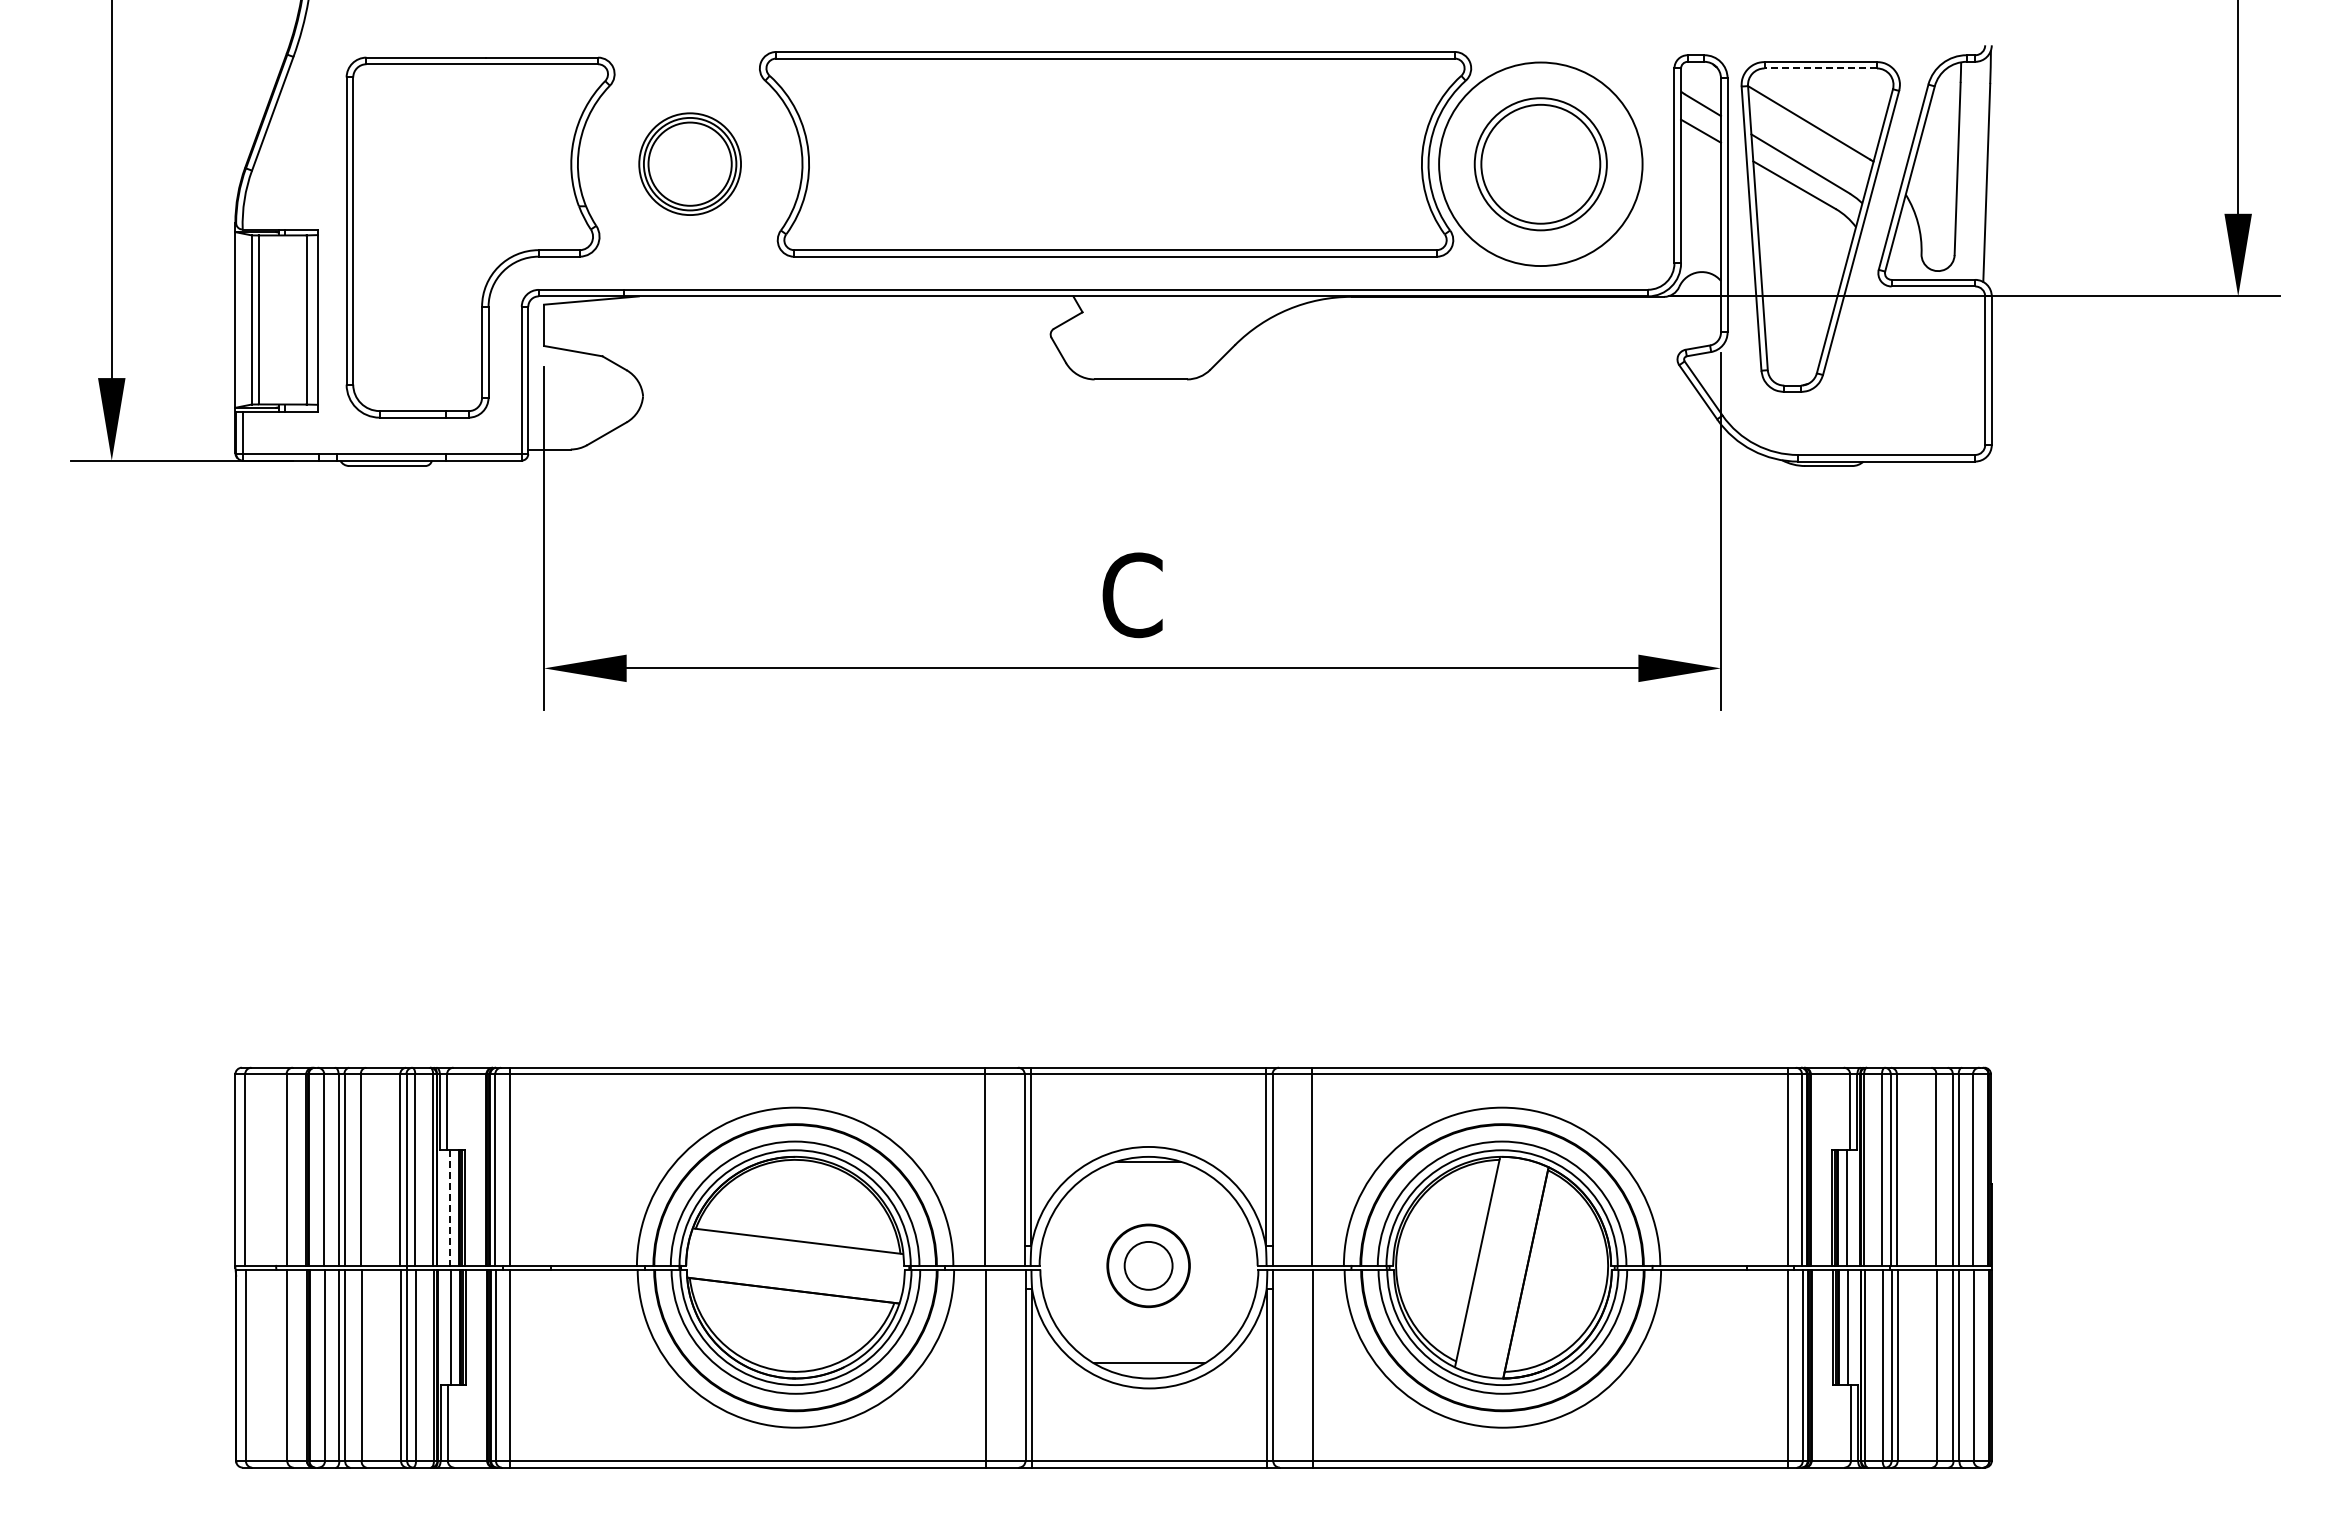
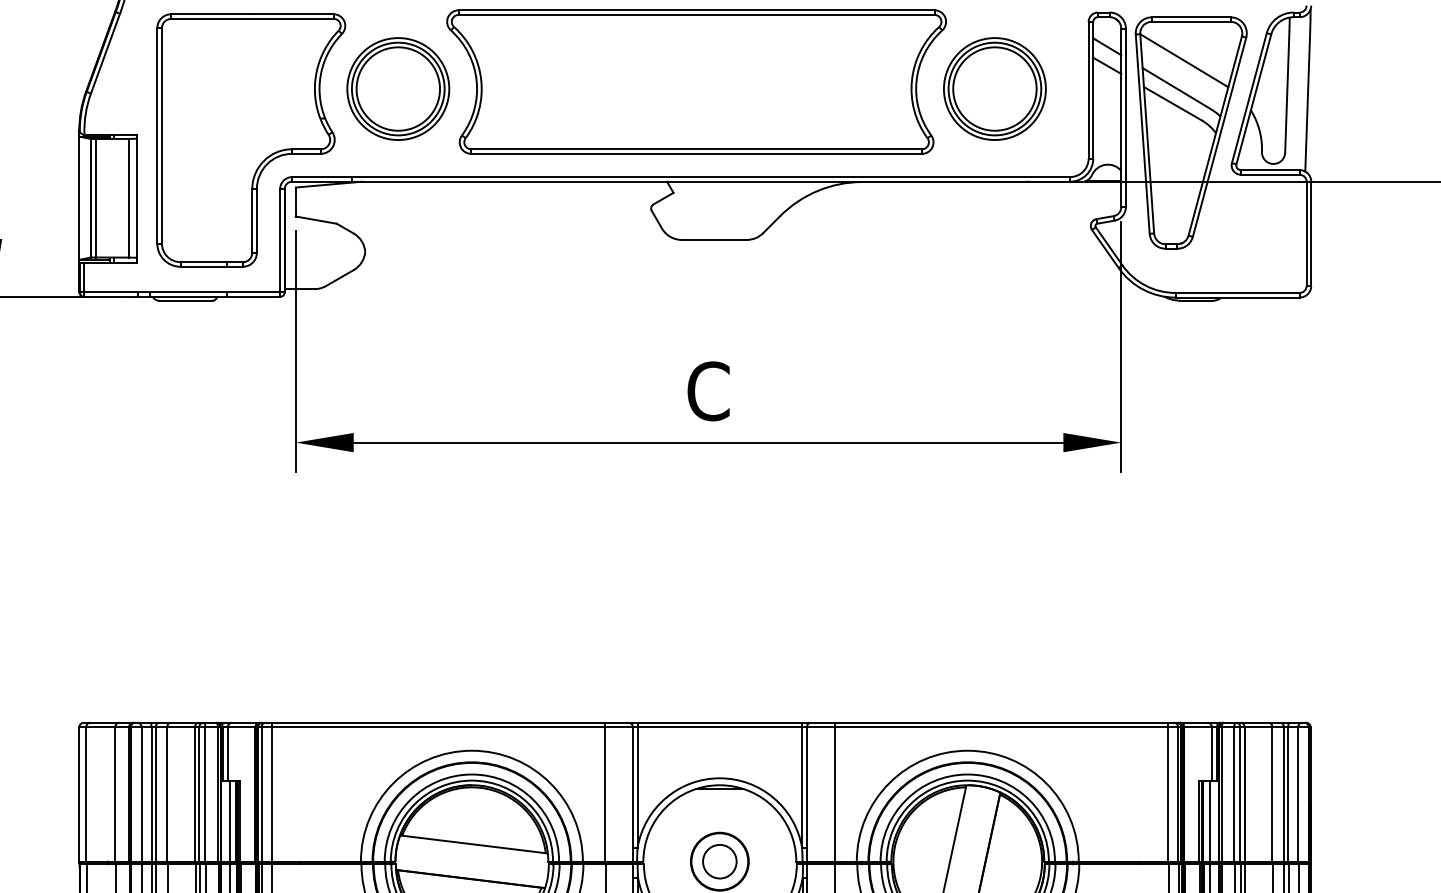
line: (1820, 68) -> (1191, 21), dashed -> solid
part: (689, 163) -> (397, 88), size x1.43
circle: (1540, 163) -> (994, 88), size x0.71
line: (450, 1208) -> (230, 821), dashed -> solid

